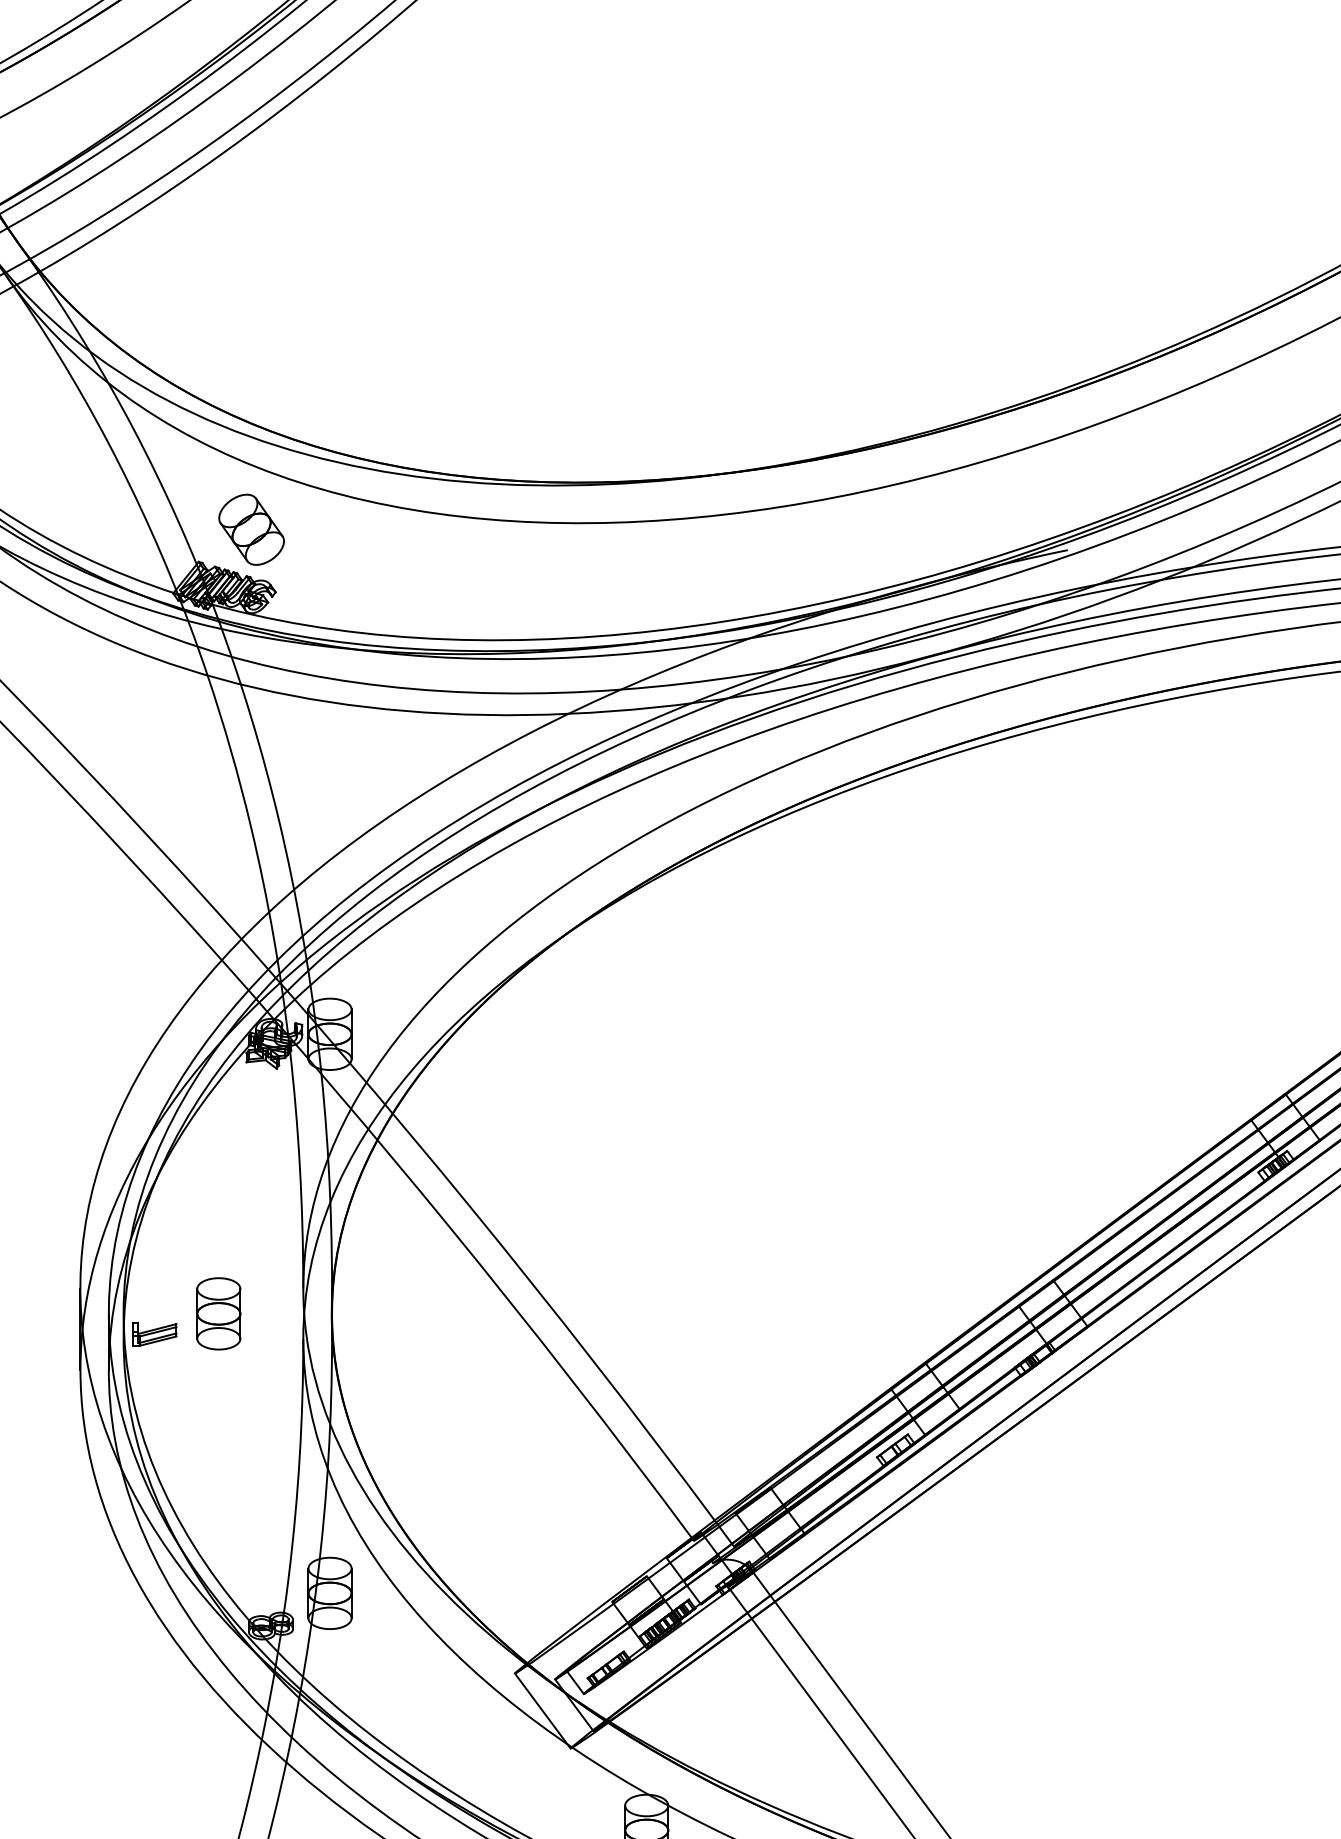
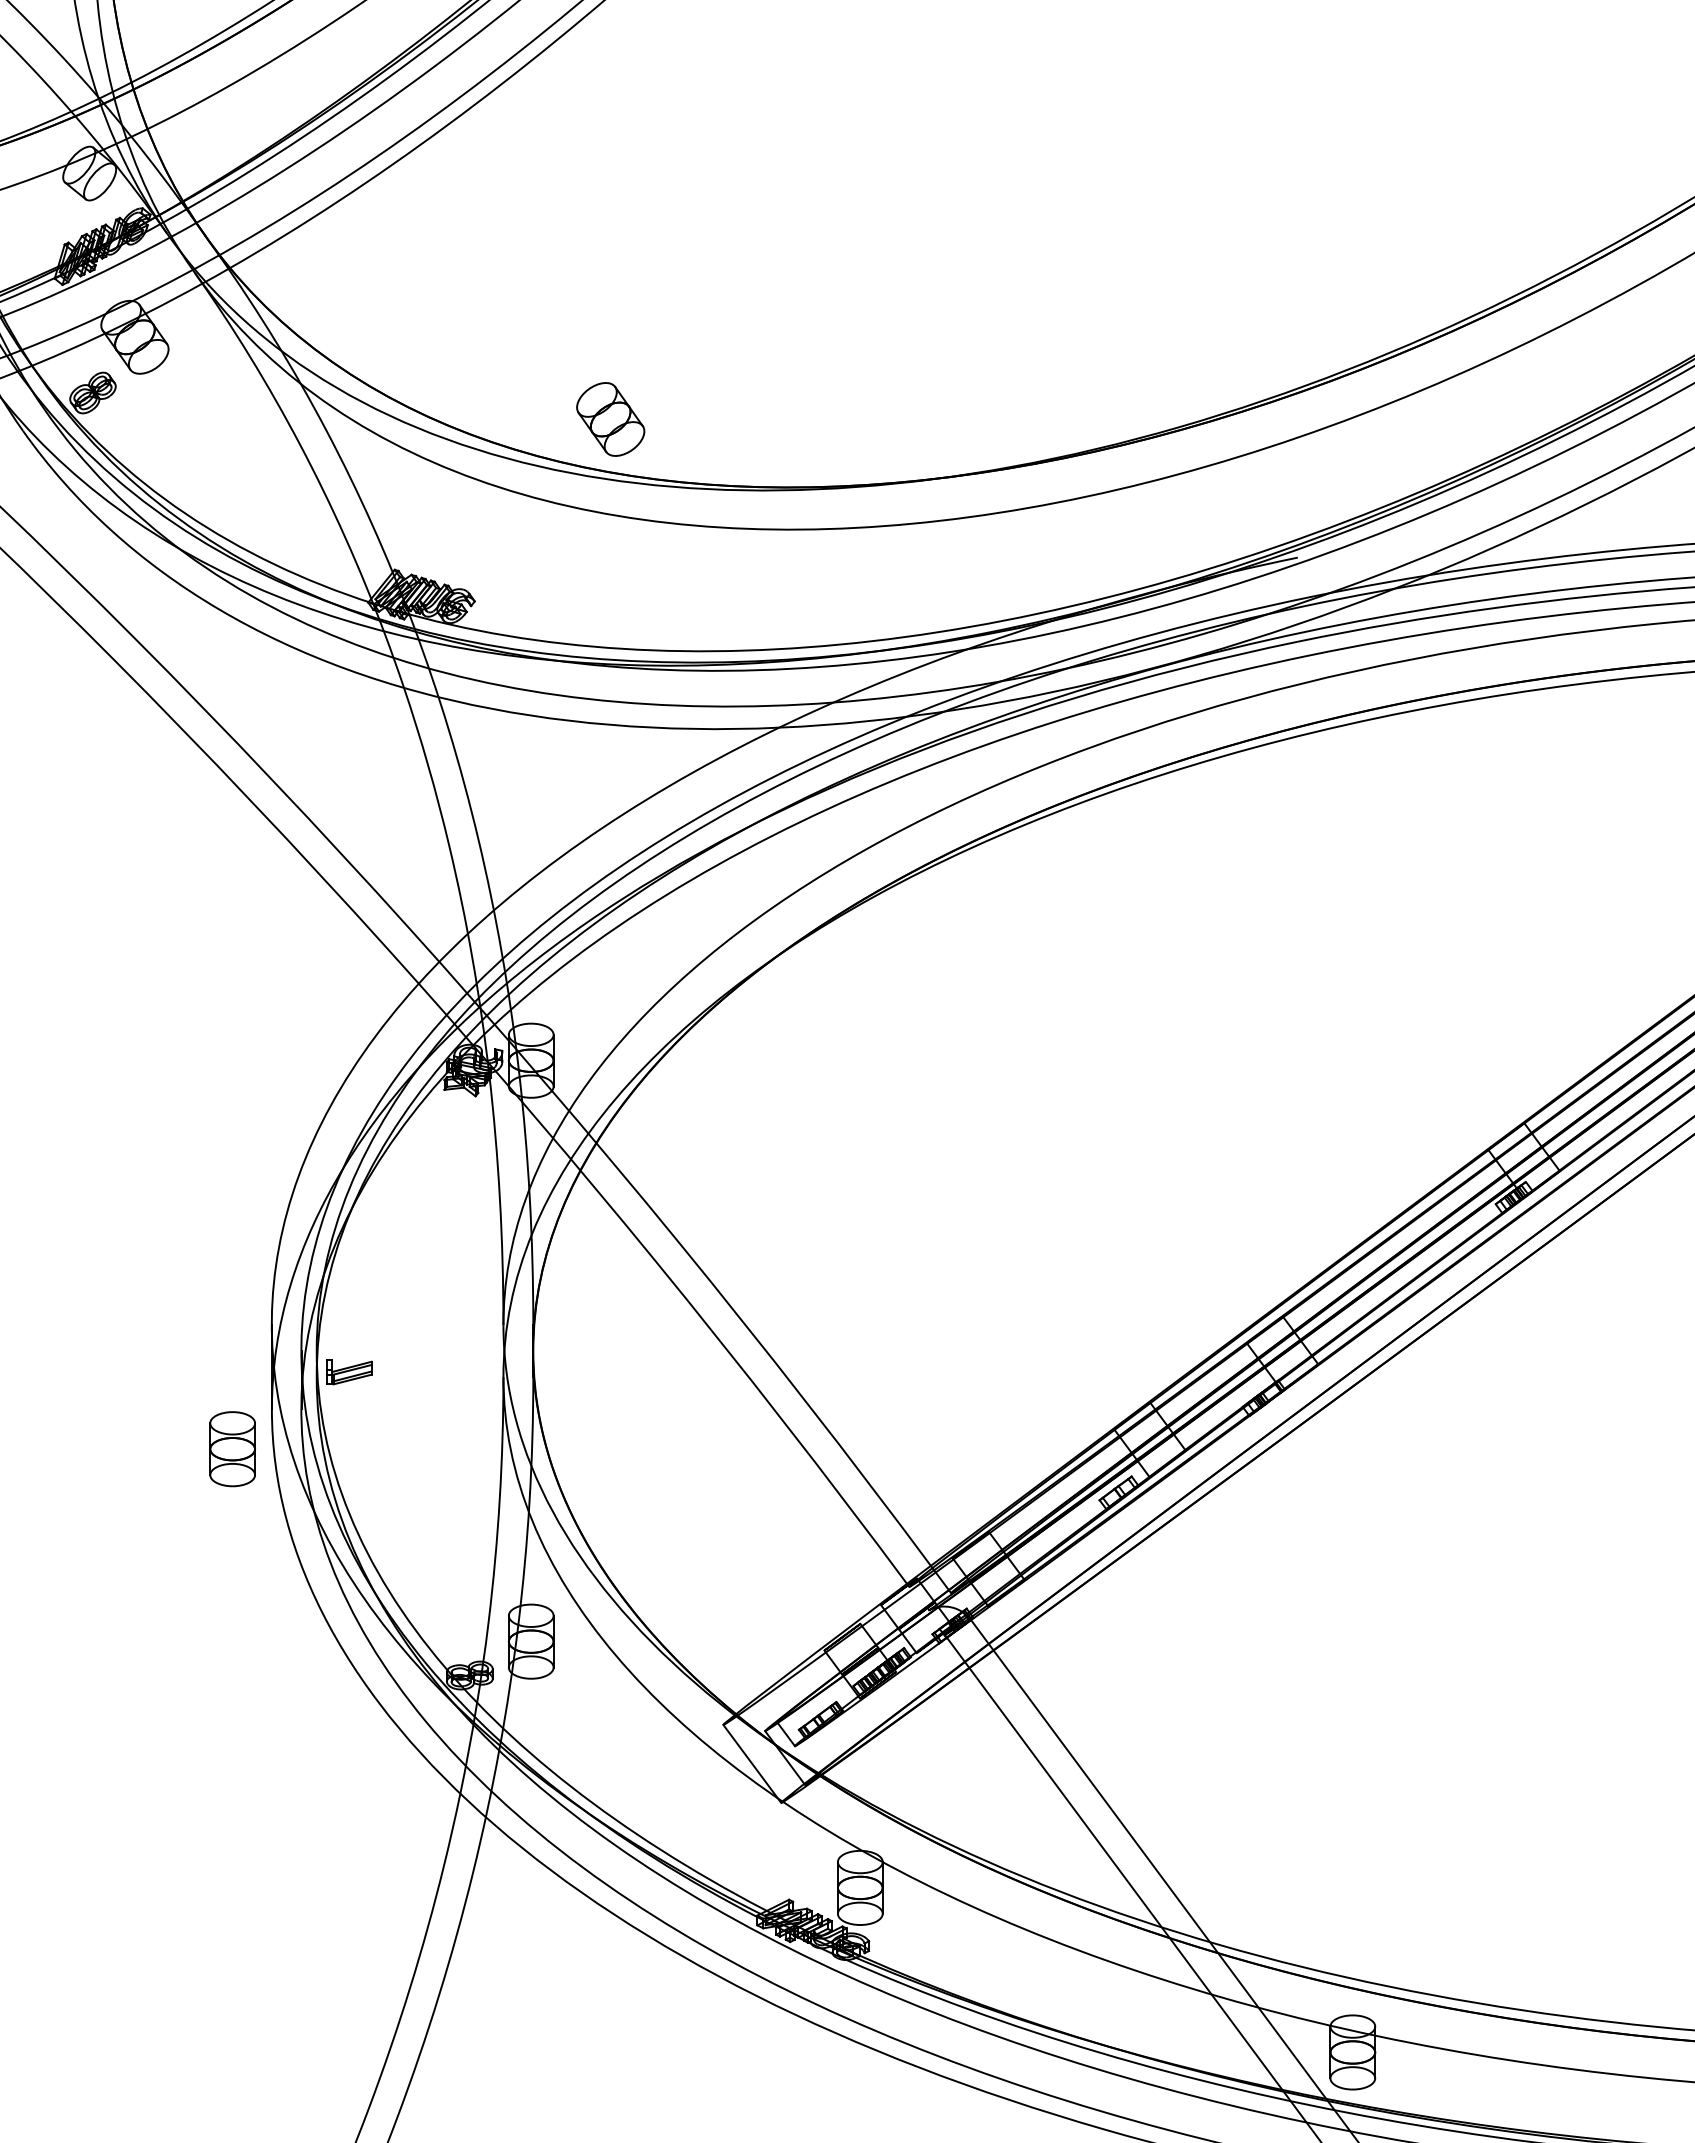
part: (251, 529) -> (610, 419), moved
part: (218, 1314) -> (232, 1449), moved

